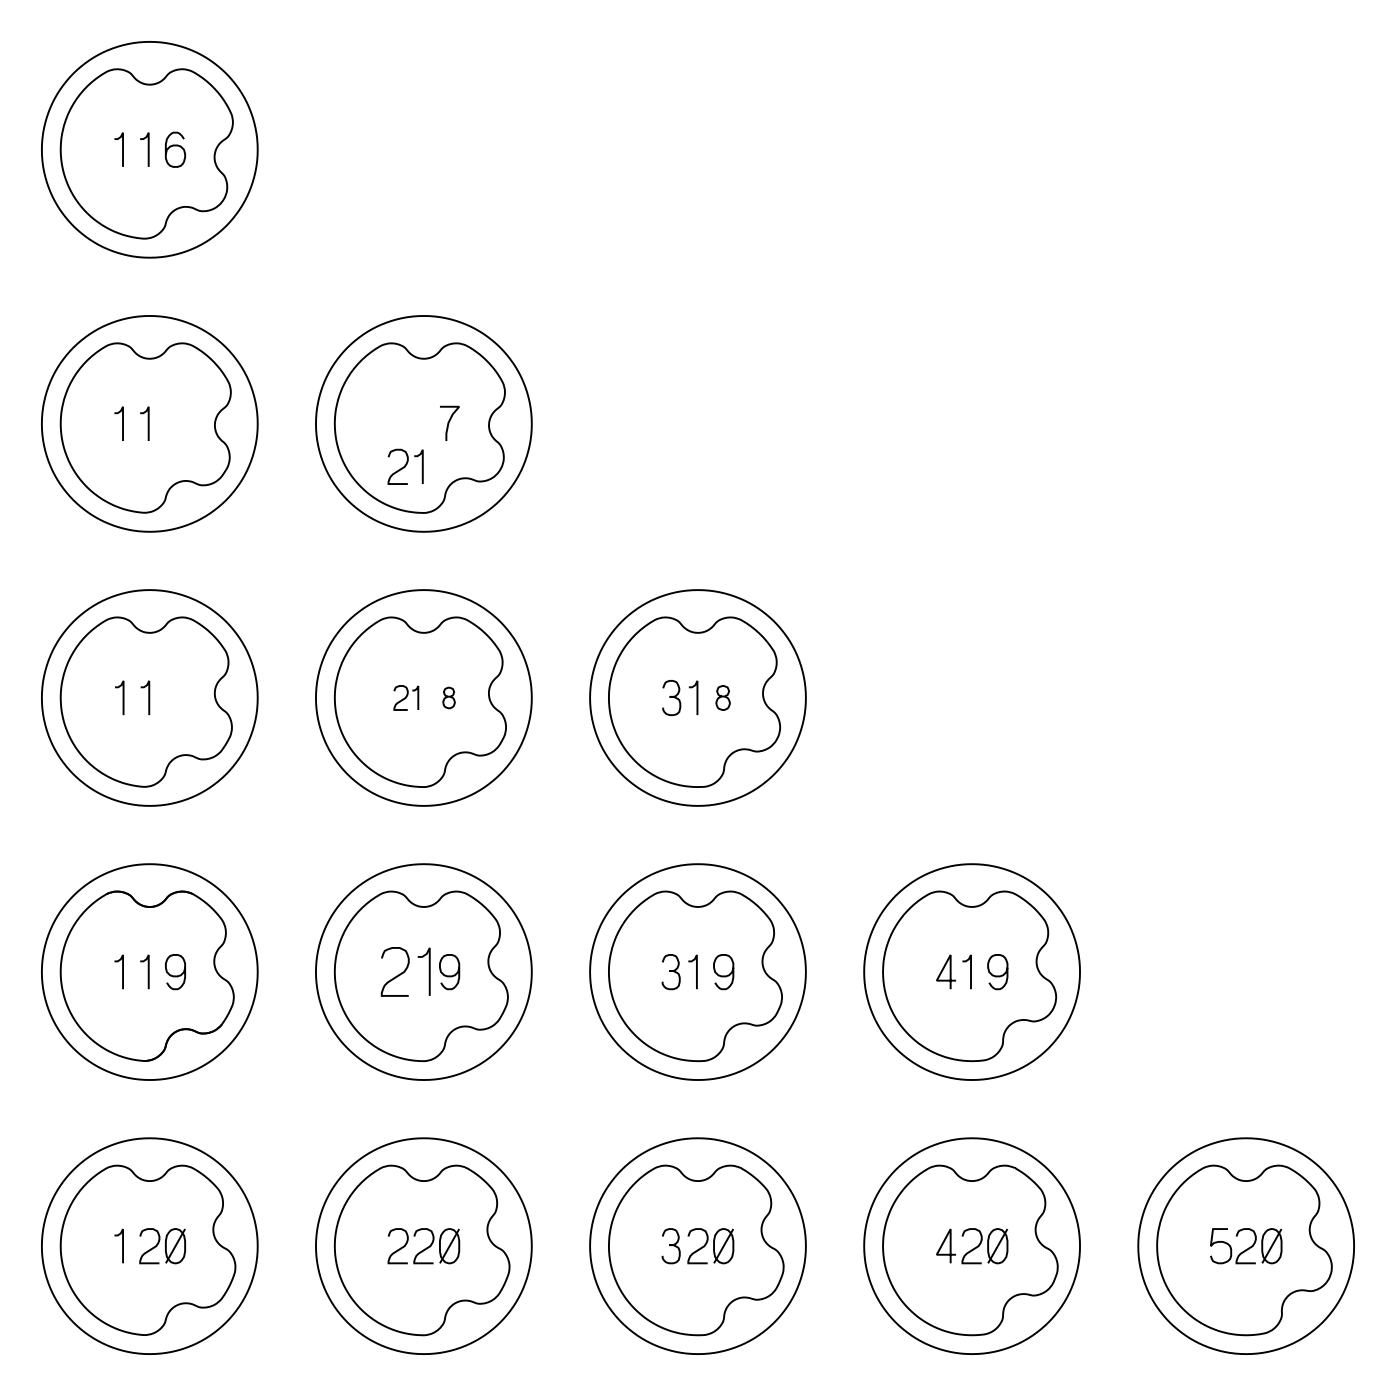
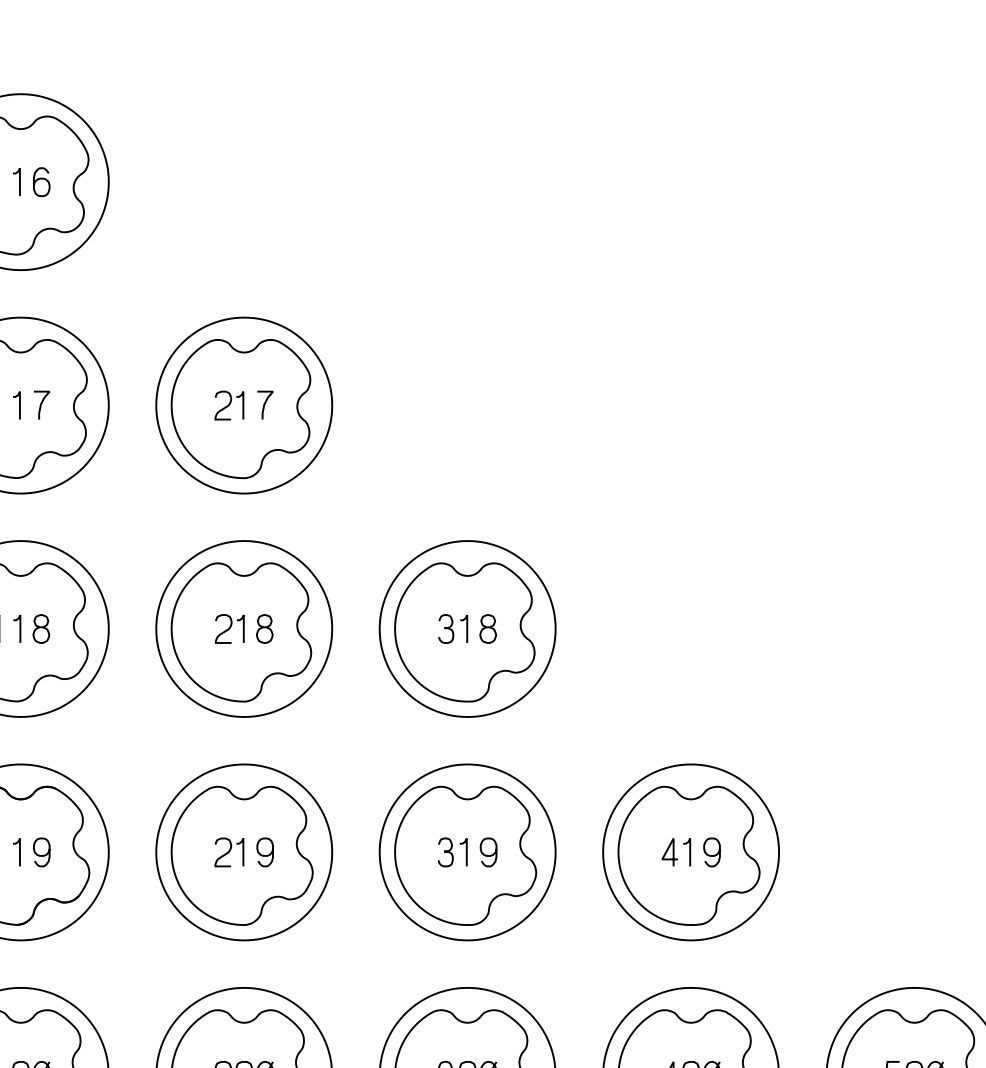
curve: (175, 422) -> (41, 404), added
part: (405, 466) -> (229, 405), moved
part: (174, 697) -> (40, 628), added
part: (406, 697) -> (230, 628), size x1.43
part: (448, 697) -> (264, 628), size x1.67
part: (722, 697) -> (487, 628), size x1.43
part: (405, 972) -> (229, 852), size x0.71

